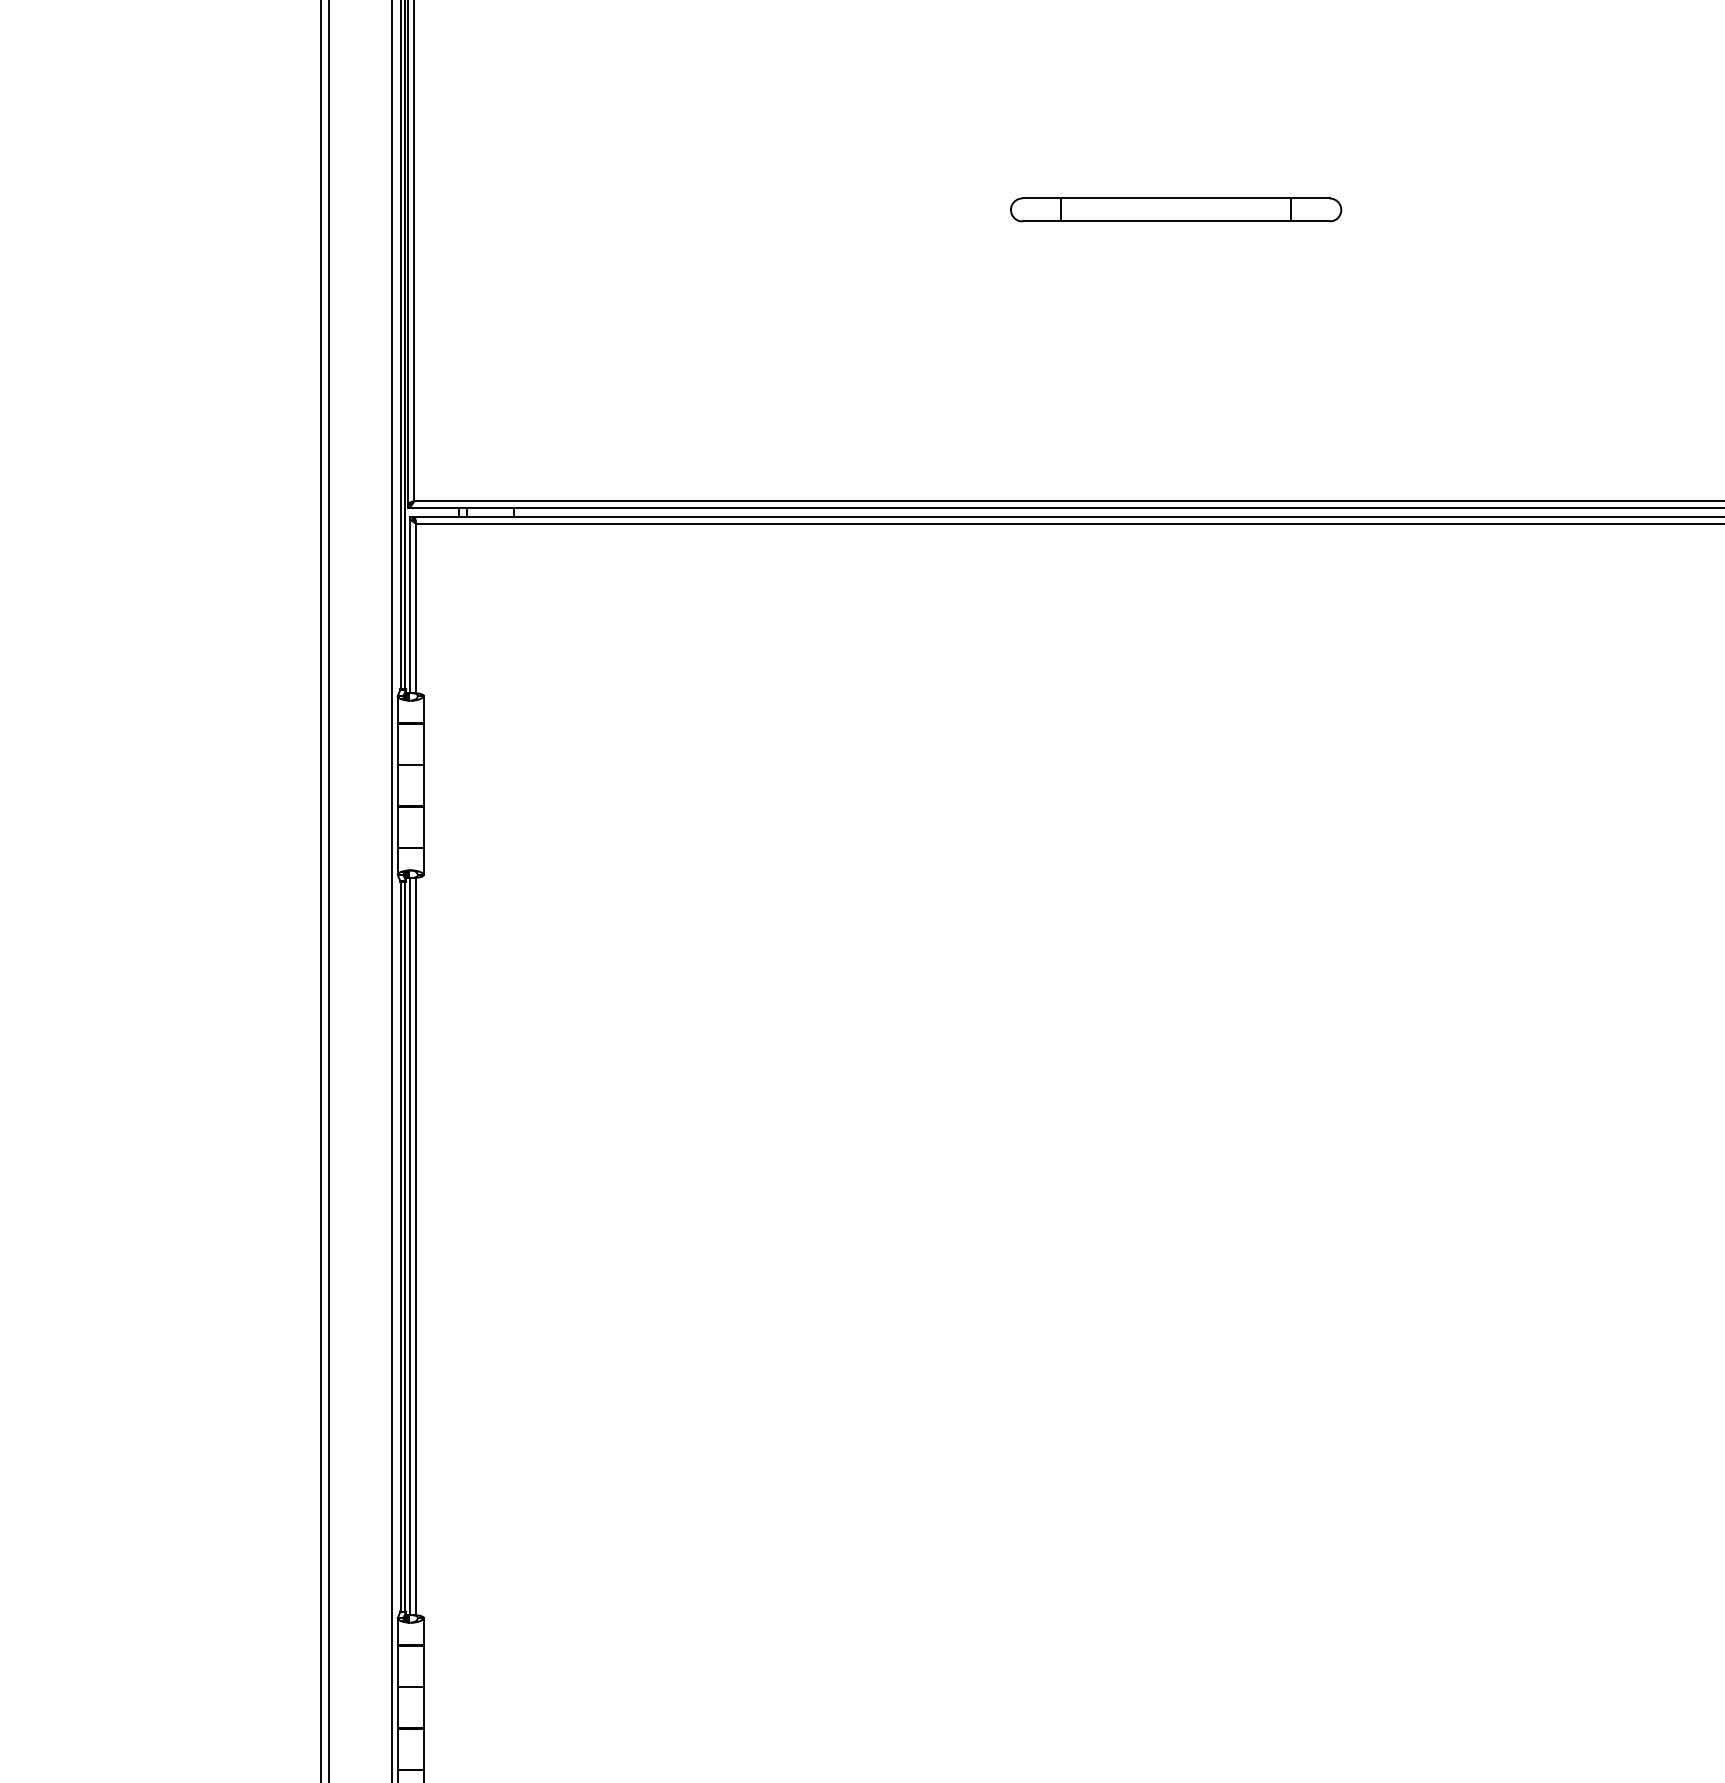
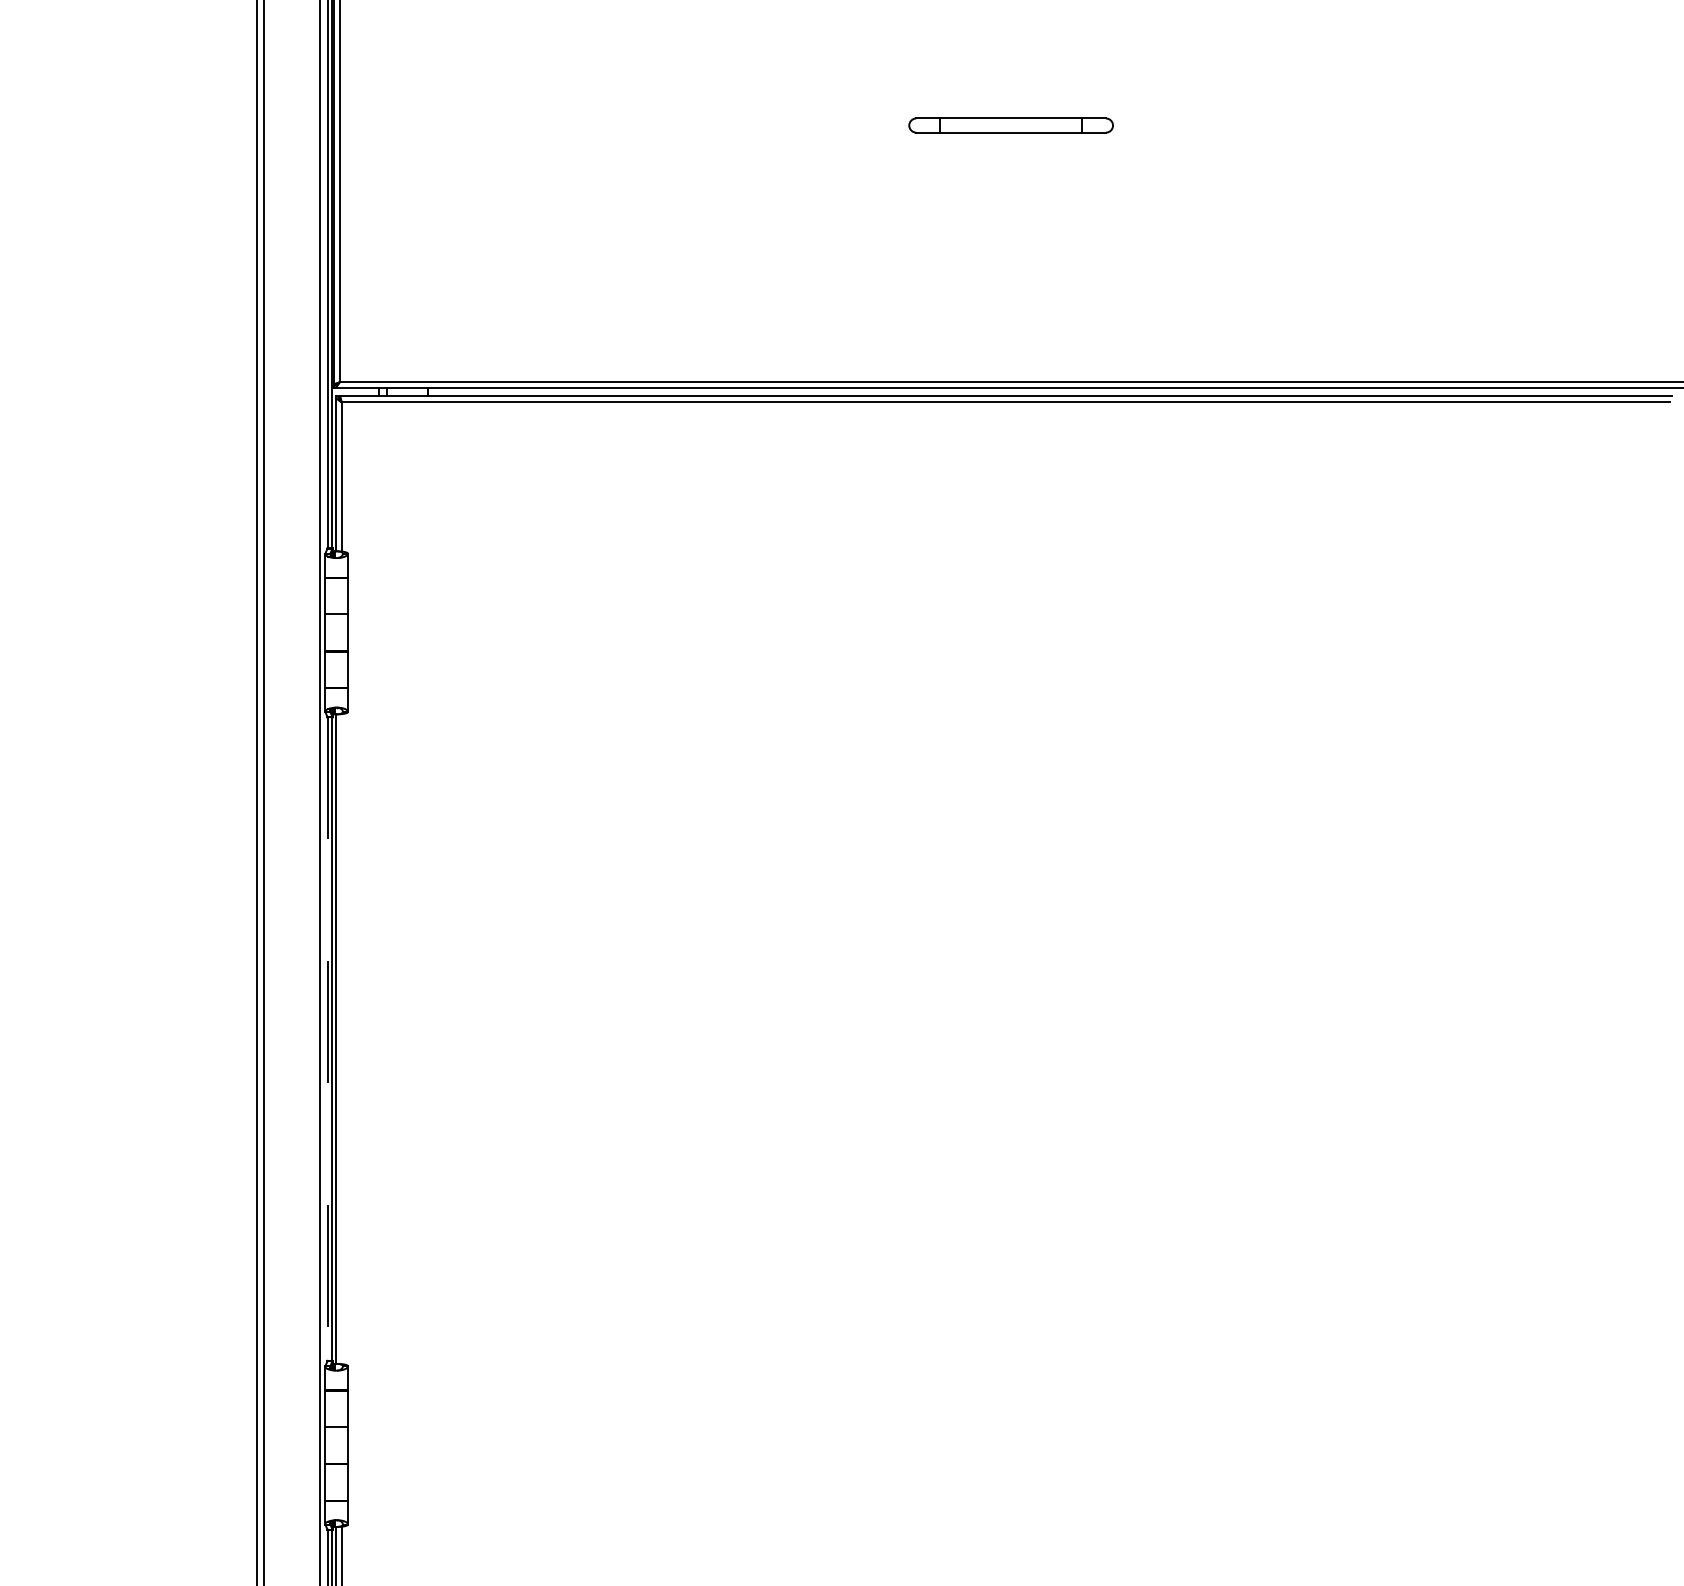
part: (1175, 209) -> (1010, 125), size x0.7
line: (400, 1246) -> (327, 1039), solid -> dashed
line: (416, 1246) -> (341, 1039), removed

